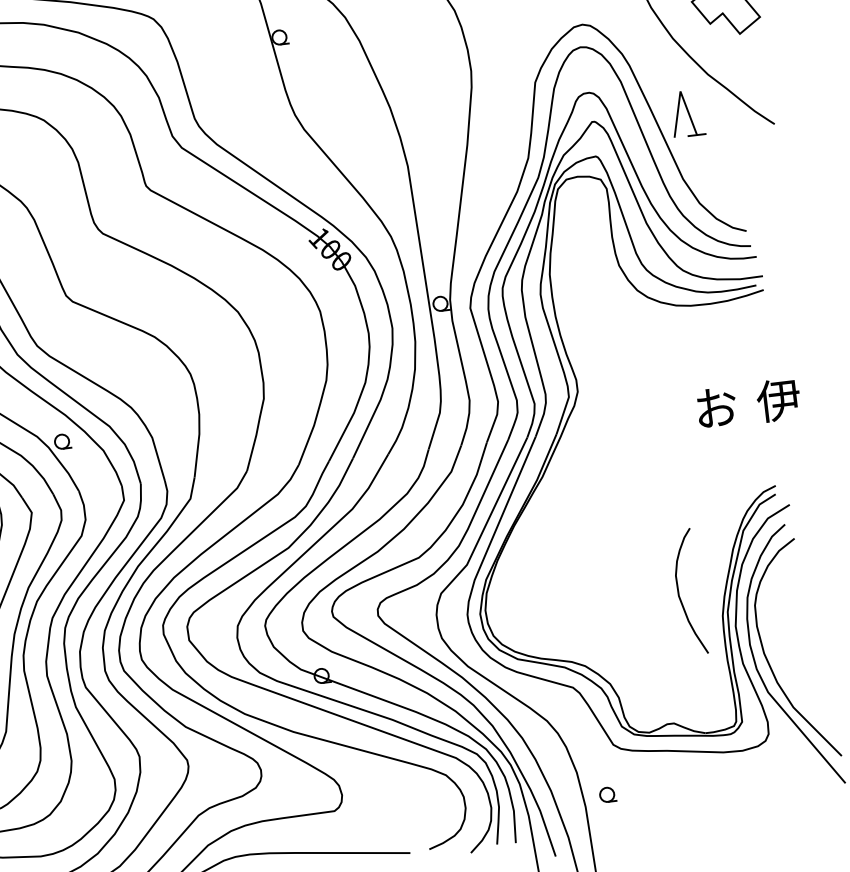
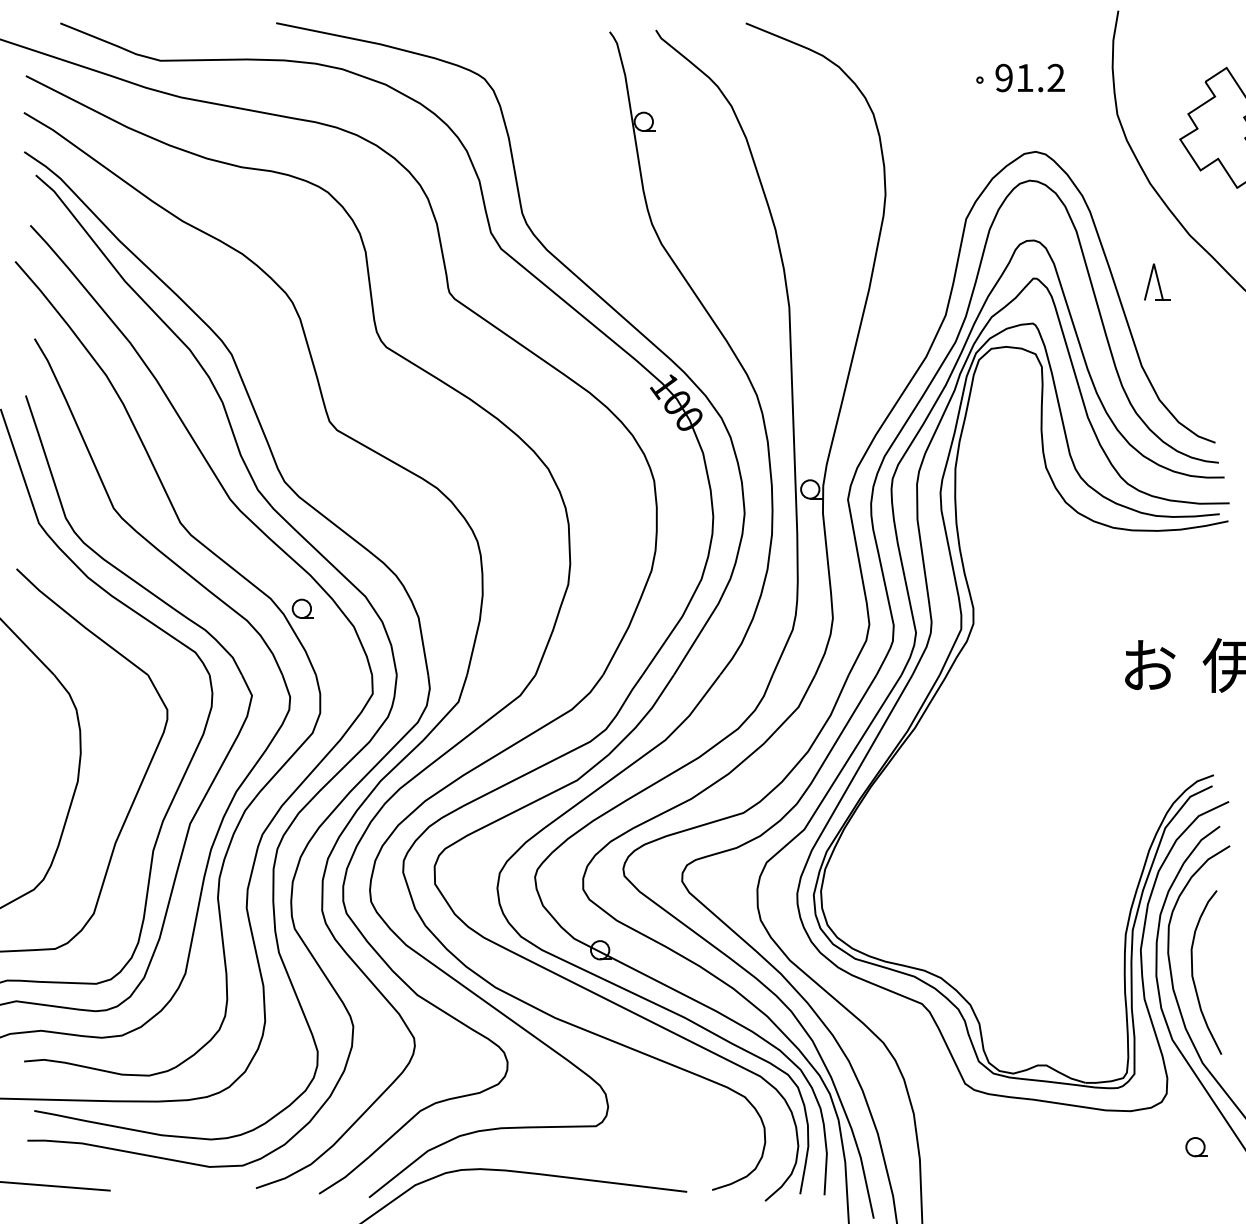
part: (687, 112) -> (1157, 281), size x0.62
curve: (679, 593) -> (1193, 972), moved
part: (608, 795) -> (1196, 1147), moved

